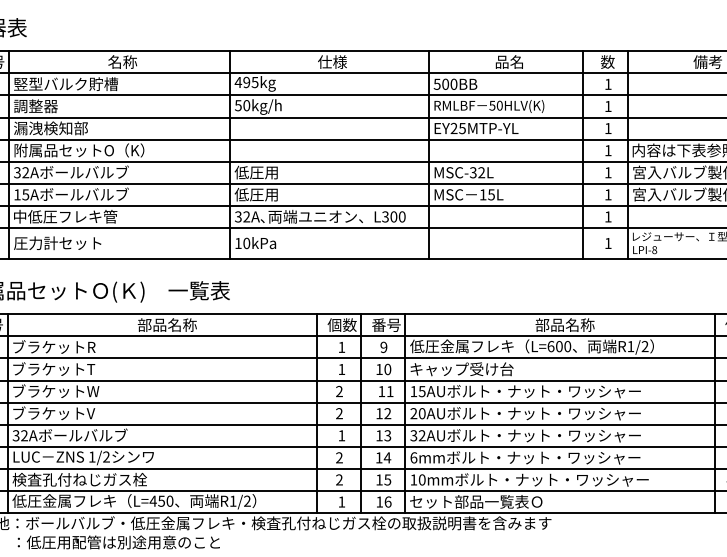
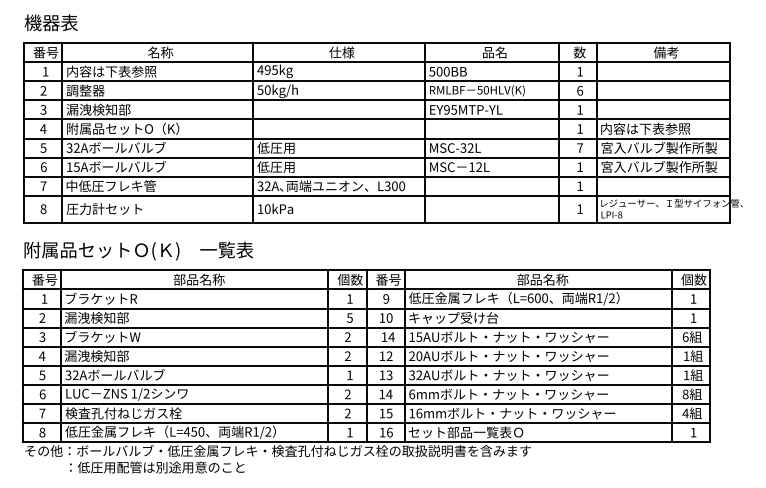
text: (65, 84) -> (111, 71), 竪型バルク貯槽 -> 内容は下表参照
text: (608, 106) -> (580, 90), 1 -> 6
text: (453, 128) -> (446, 109), EY25MTP-YL -> EY95MTP-YL
text: (607, 172) -> (579, 147), 1 -> 7
text: (491, 194) -> (479, 166), 15L -> 12L
text: (53, 368) -> (100, 317), ブラケットT -> 漏洩検知部
text: (341, 368) -> (349, 317), 1 -> 5
text: (389, 390) -> (391, 336), 11 -> 14
text: (53, 412) -> (100, 355), ブラケットV -> 漏洩検知部
text: (422, 479) -> (419, 413), 10mm -> 16mm

